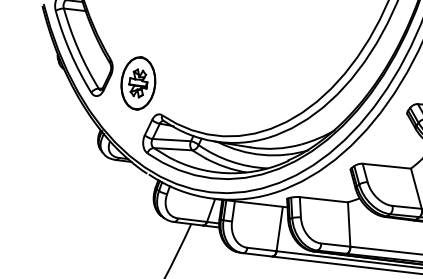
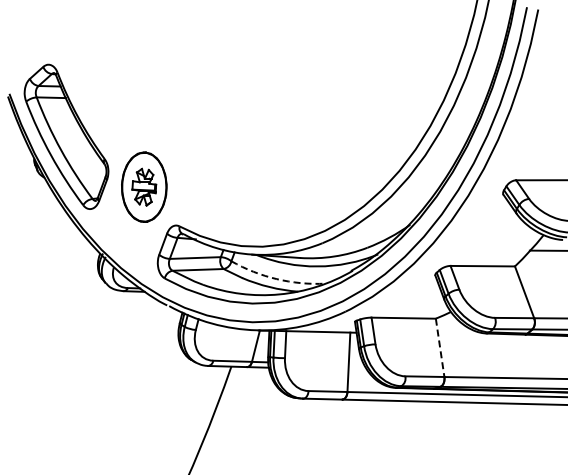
arc: (231, 161) -> (276, 279), solid -> dashed
line: (349, 225) -> (440, 348), solid -> dashed

